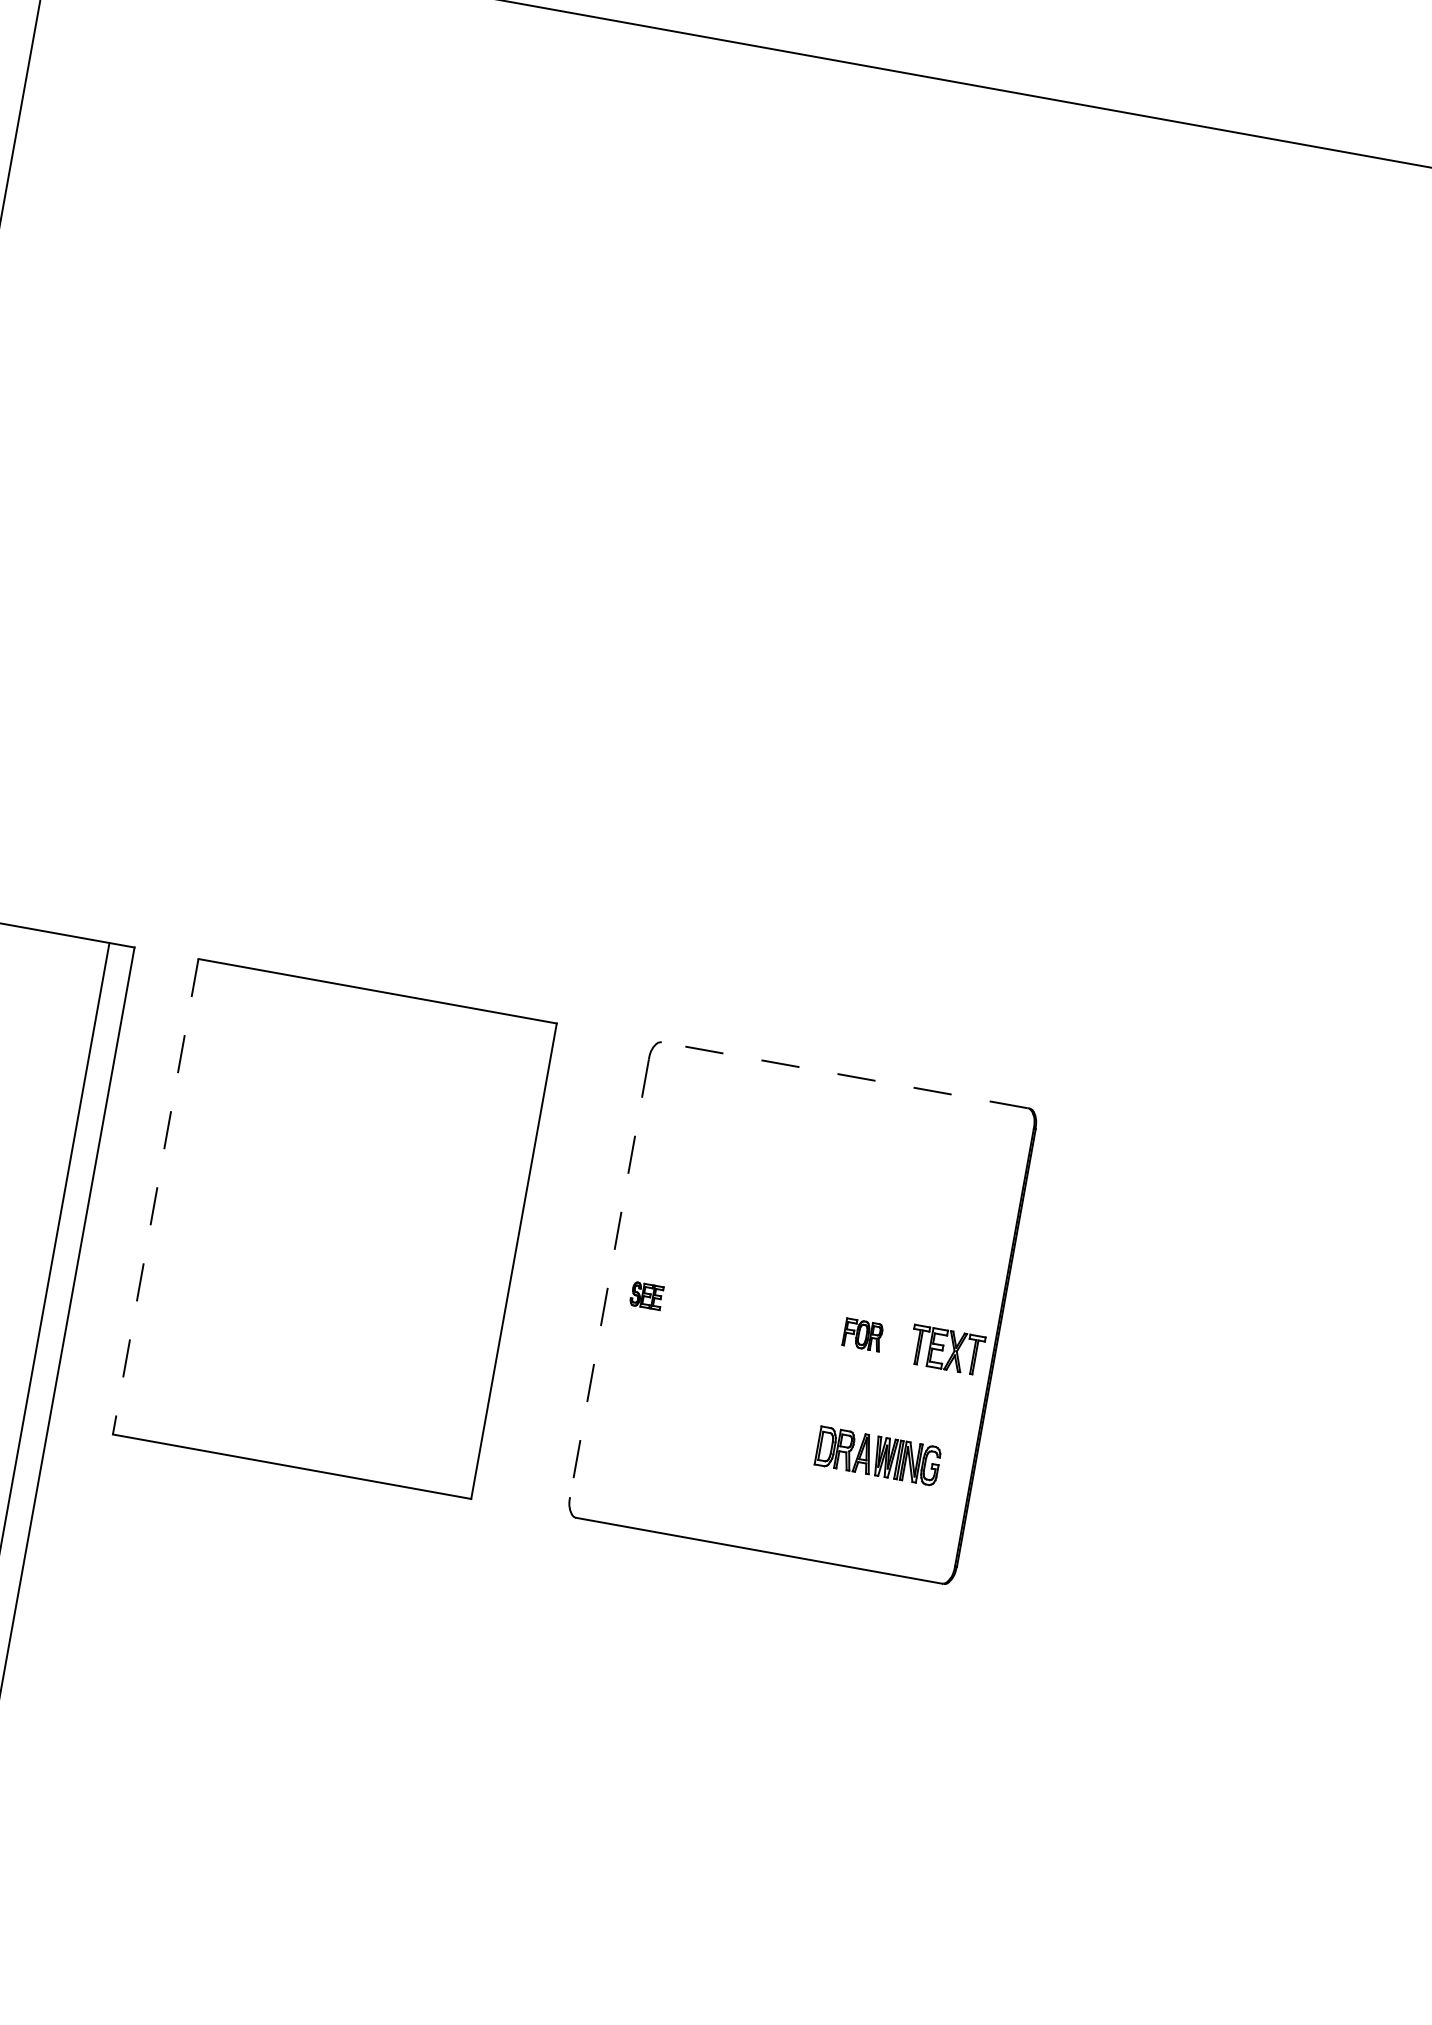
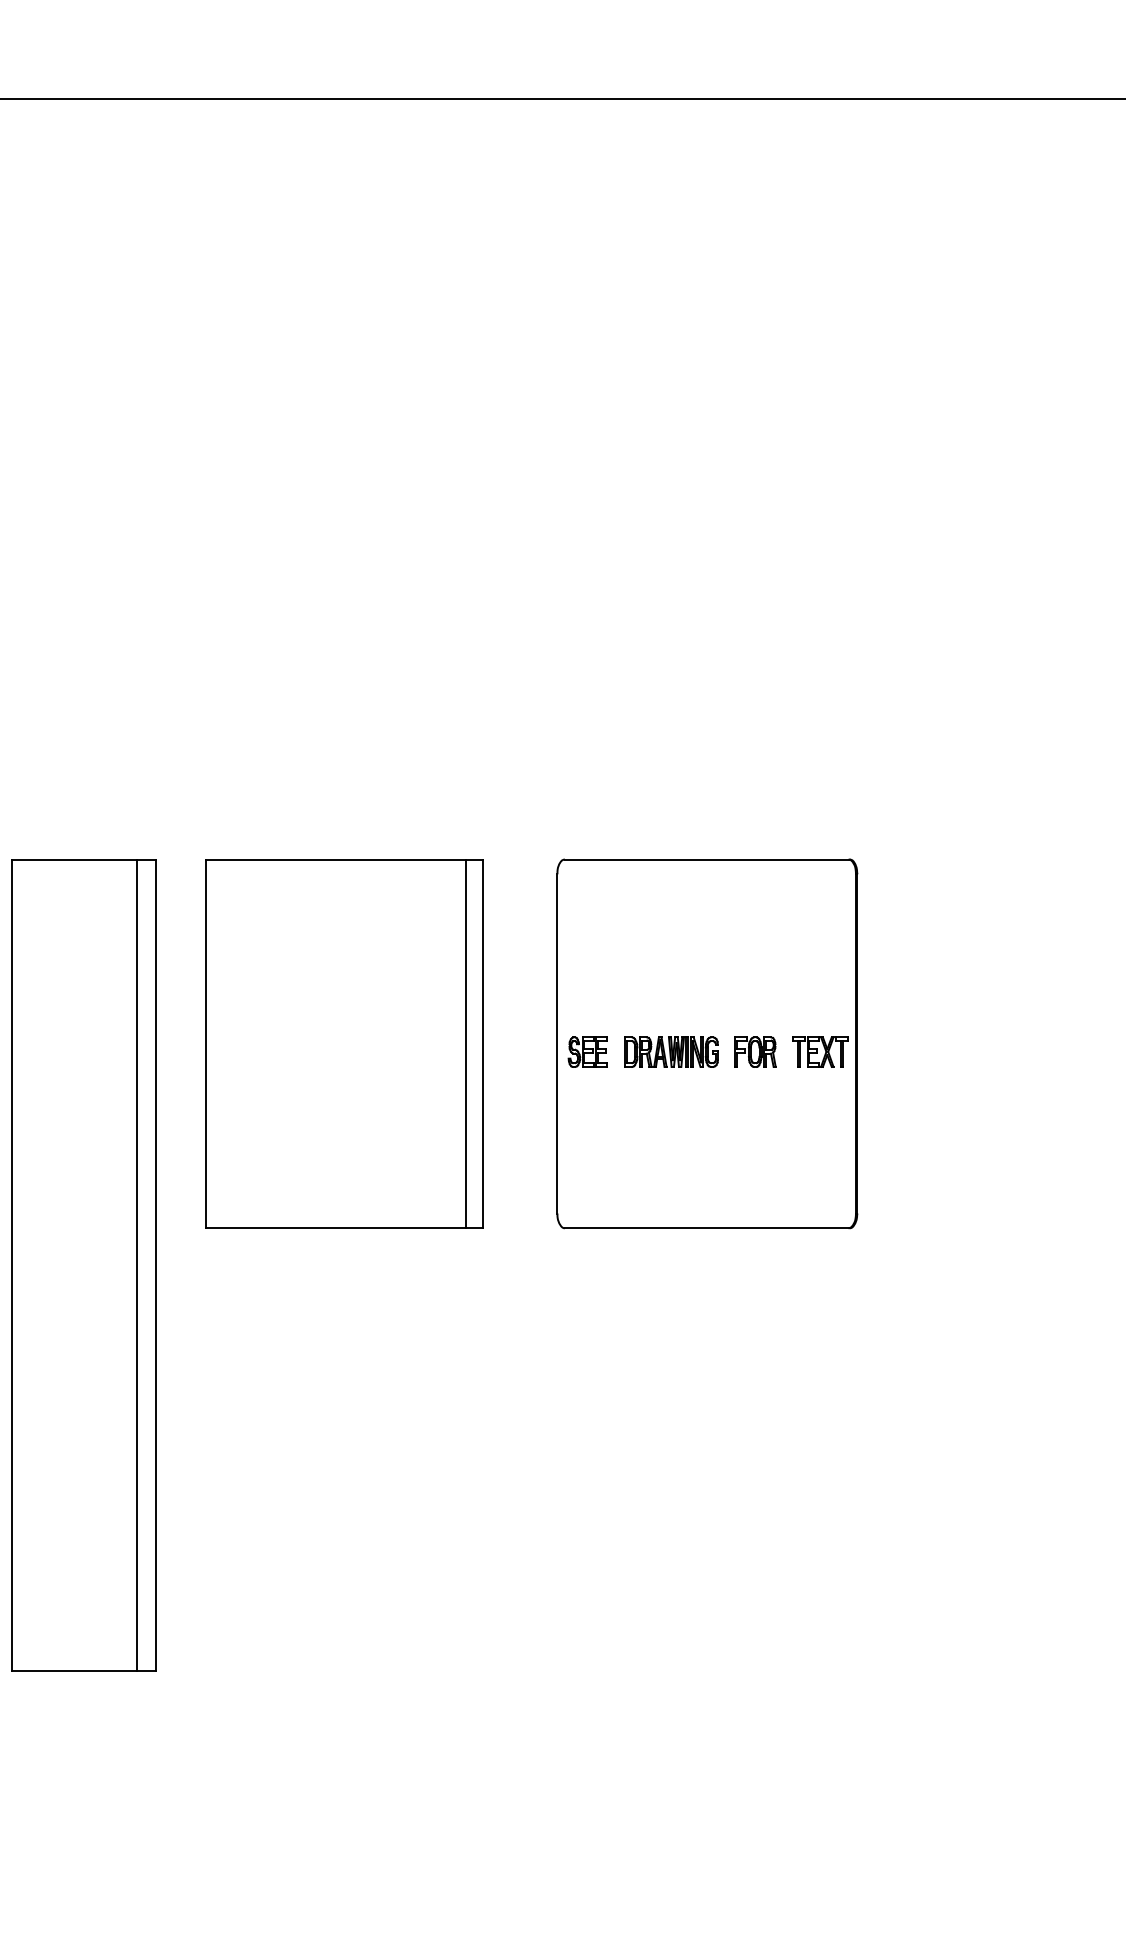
line: (844, 1075) -> (706, 859), dashed -> solid
line: (155, 1197) -> (205, 1044), dashed -> solid
line: (490, 1256) -> (465, 1043), added
line: (609, 1277) -> (557, 1043), dashed -> solid
part: (646, 1295) -> (587, 1051), size x1.67
part: (863, 1334) -> (755, 1051), size x1.43
part: (878, 1455) -> (671, 1051), moved

